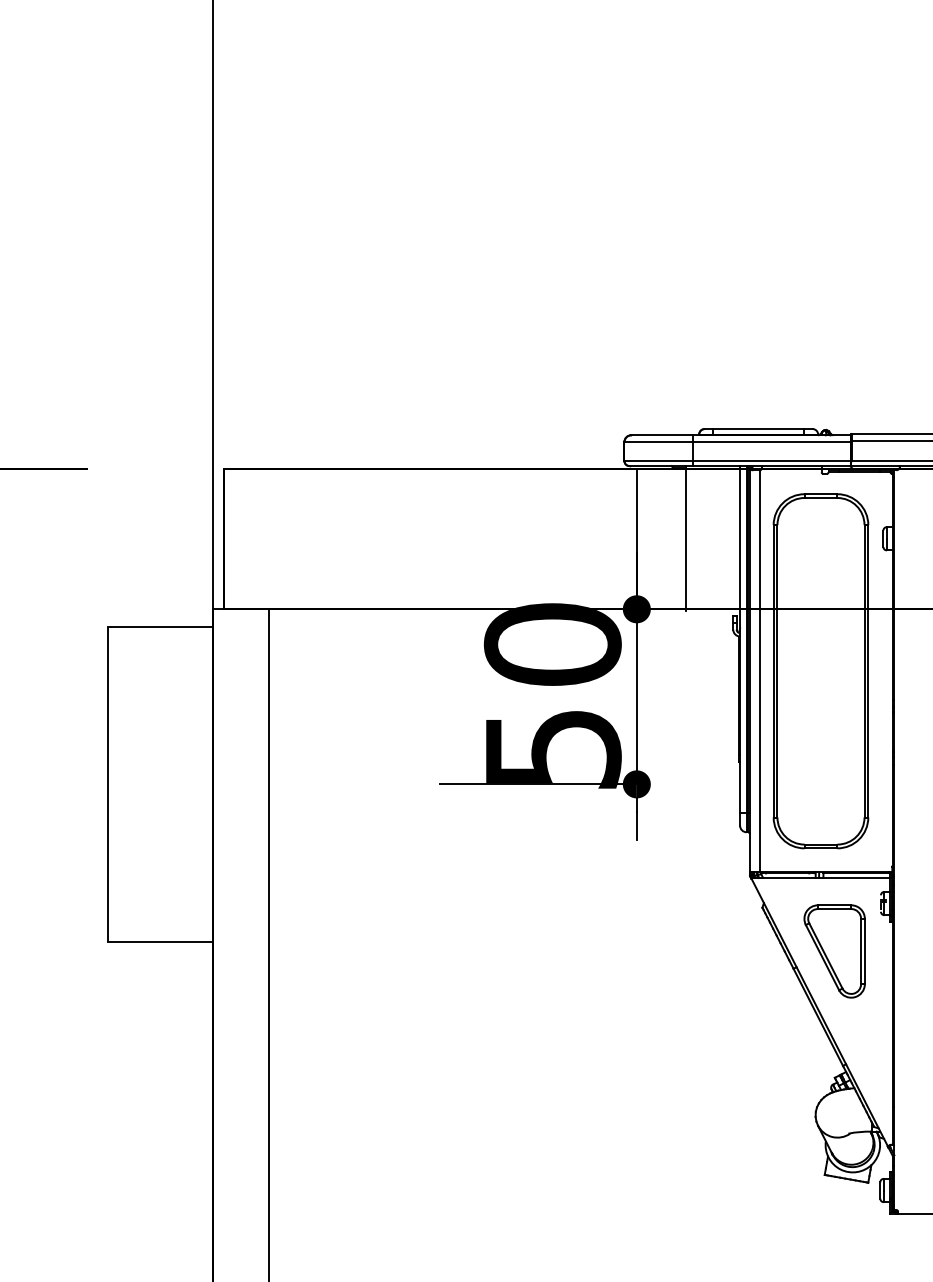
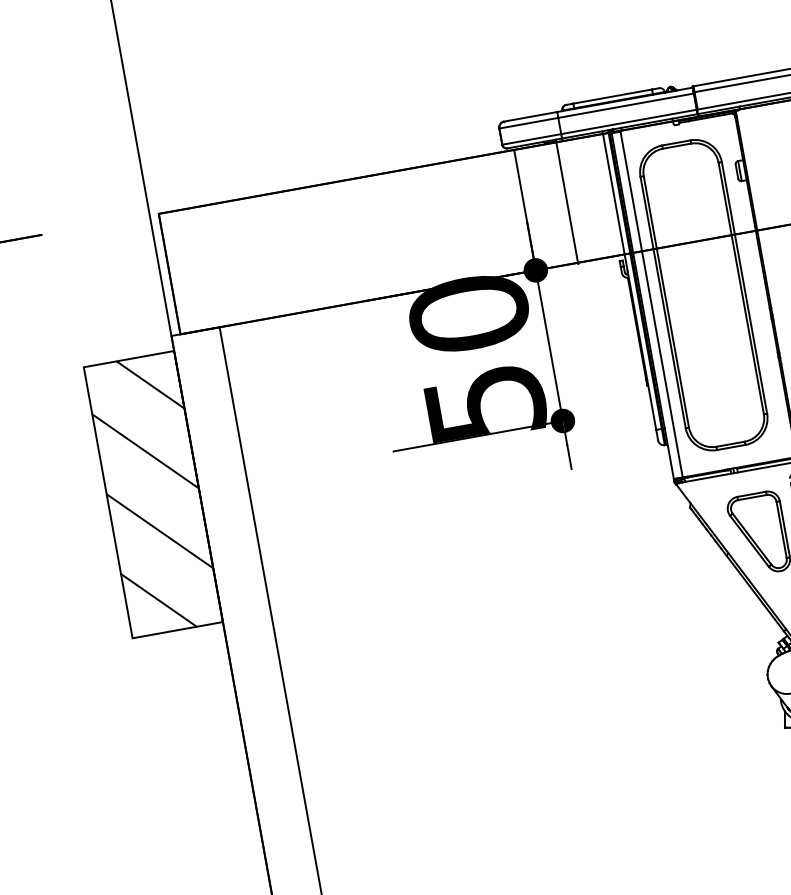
hatch: (160, 783) -> (153, 493), added

